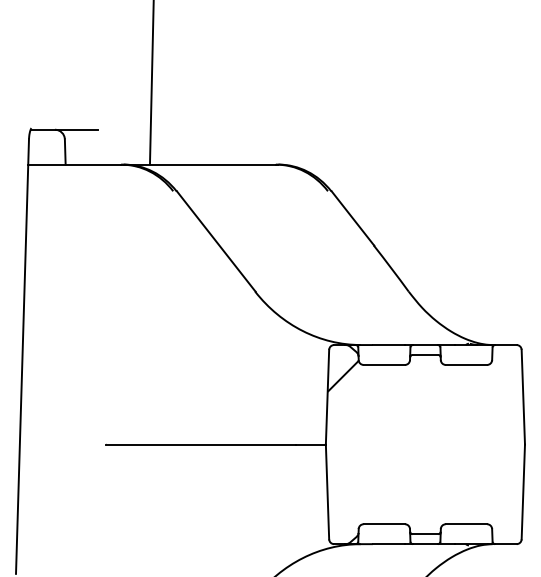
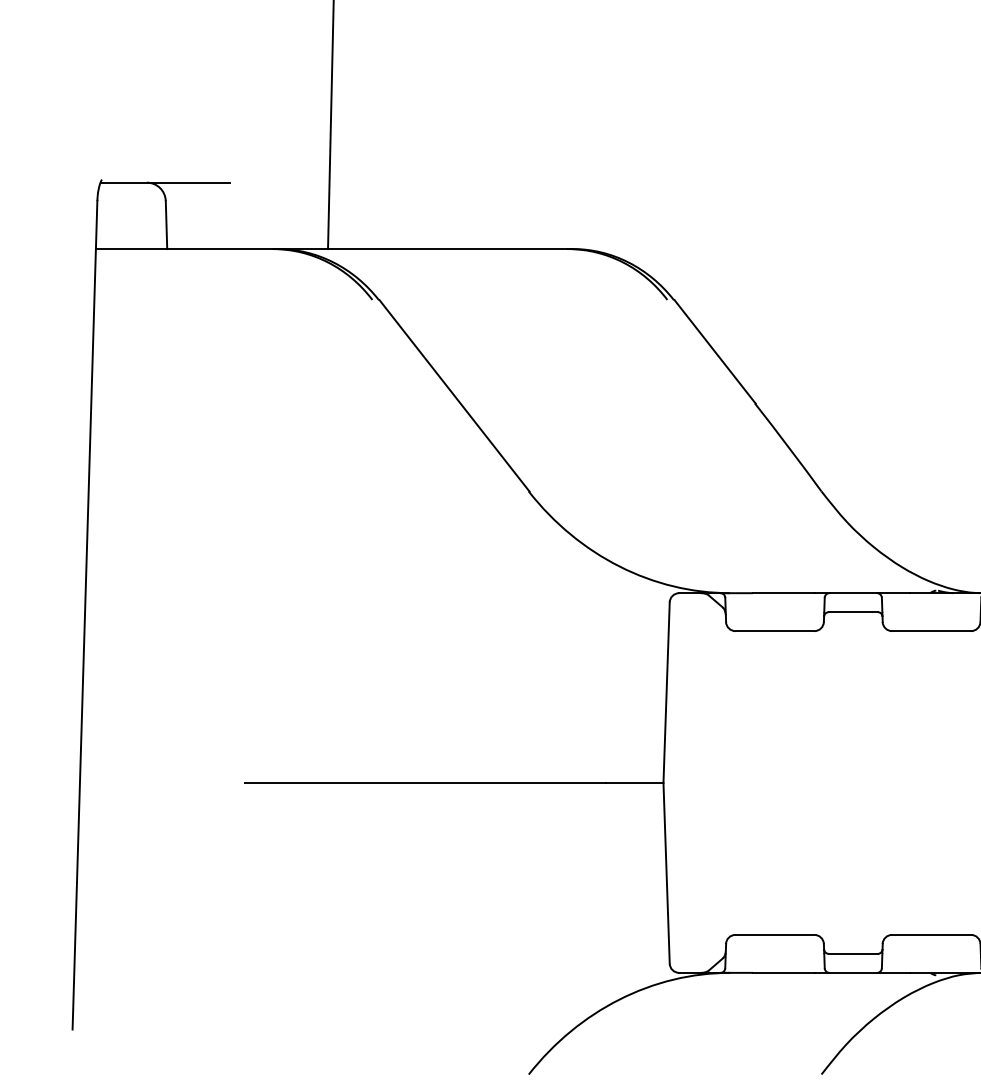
hatch: (342, 375) -> (695, 651), removed

